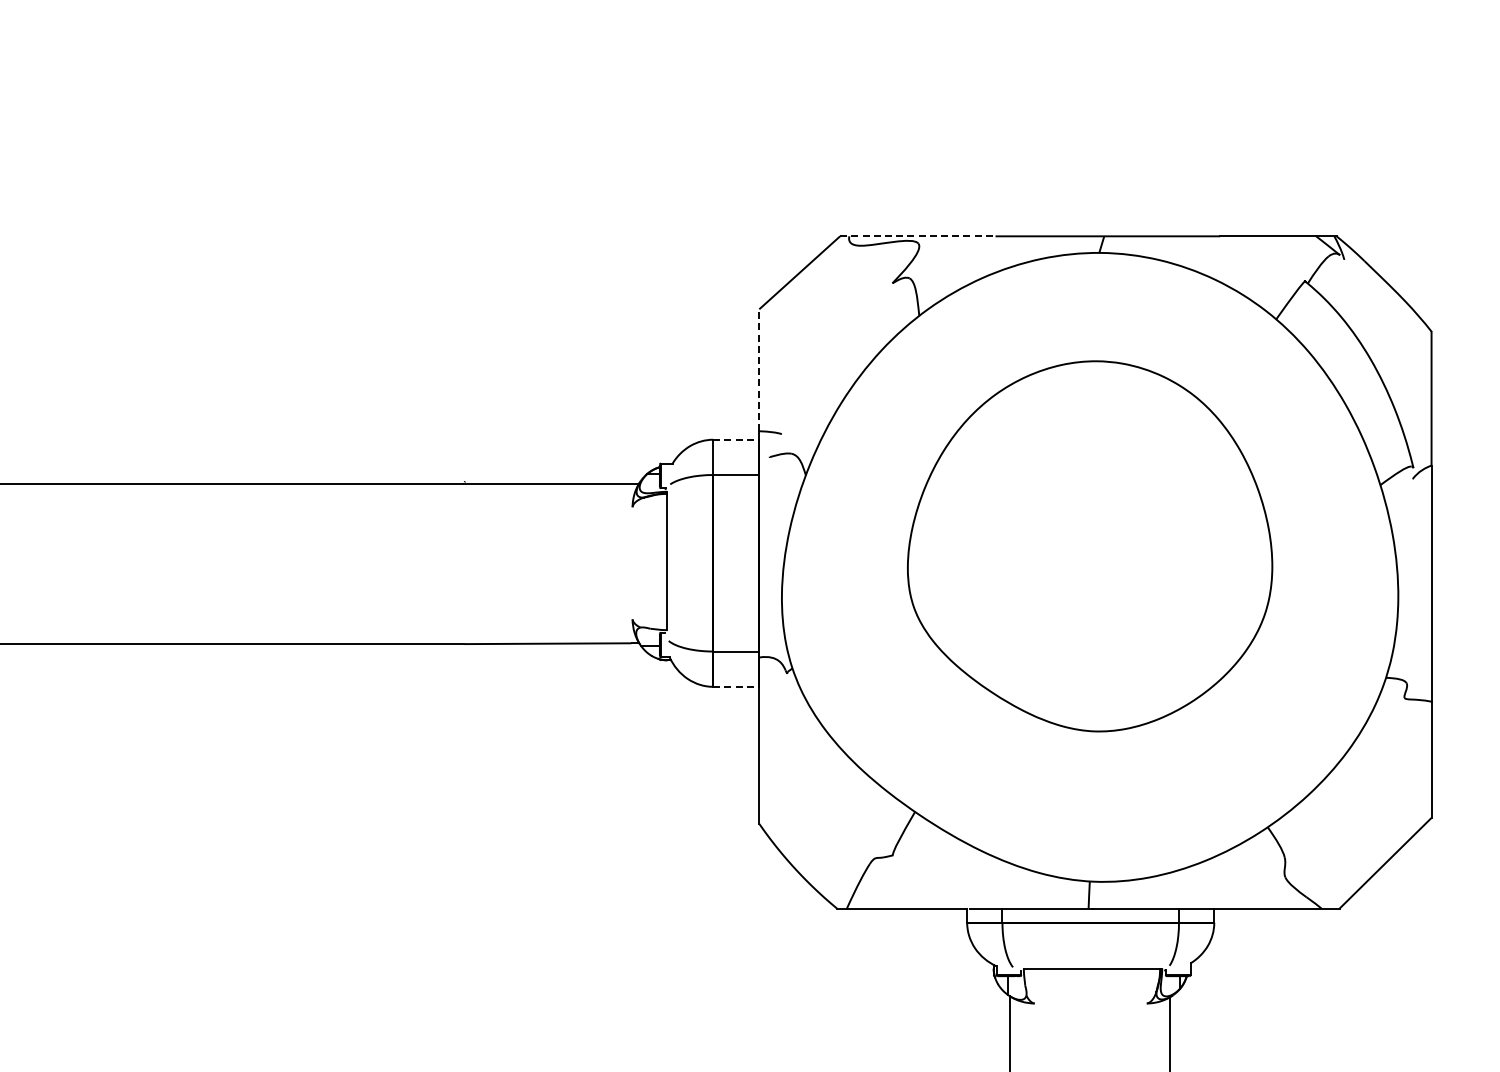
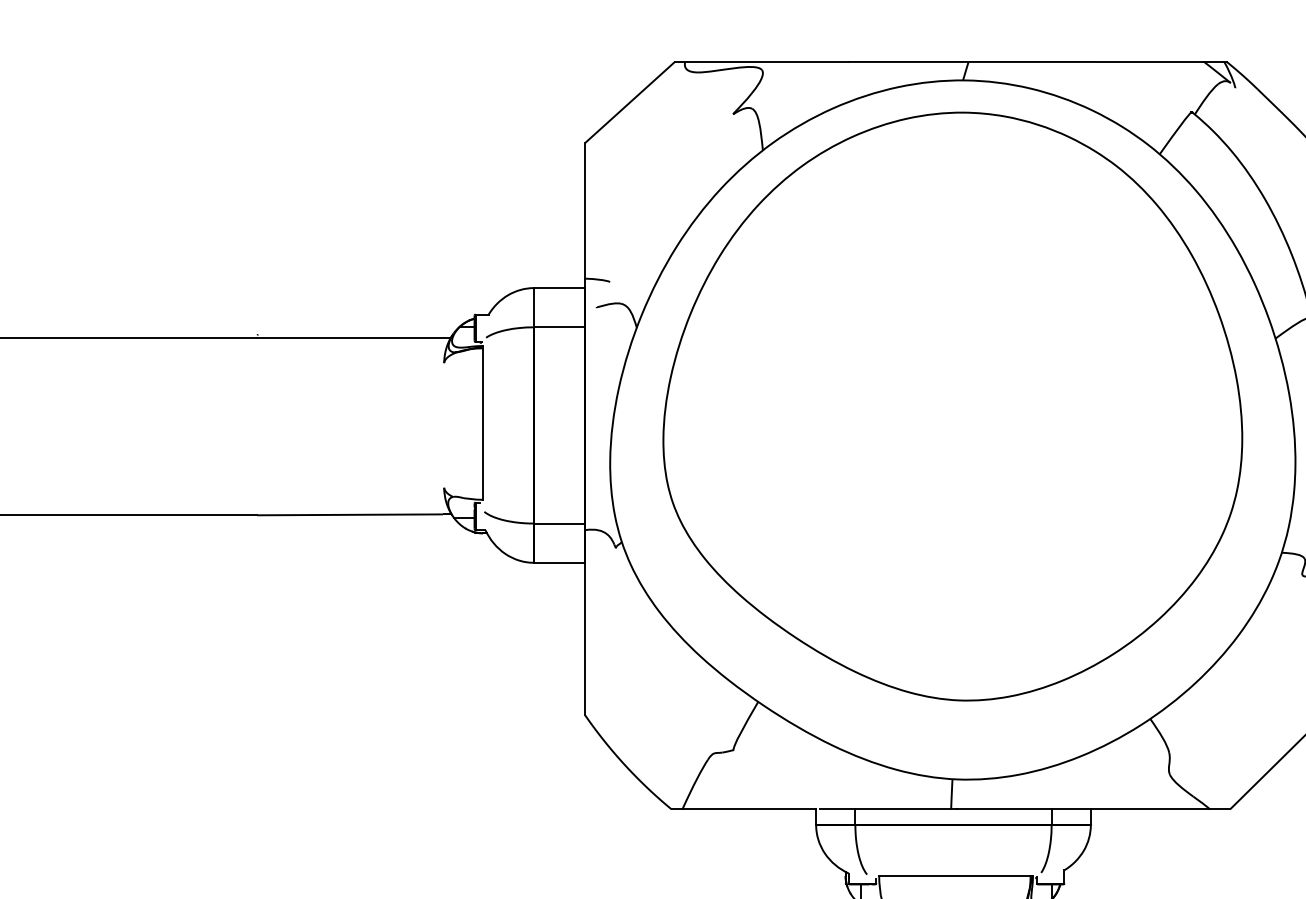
line: (917, 236) -> (760, 62), dashed -> solid
line: (759, 370) -> (585, 211), dashed -> solid
line: (736, 439) -> (559, 287), dashed -> solid
part: (1089, 546) -> (952, 406), size x1.43
line: (736, 686) -> (559, 562), dashed -> solid

